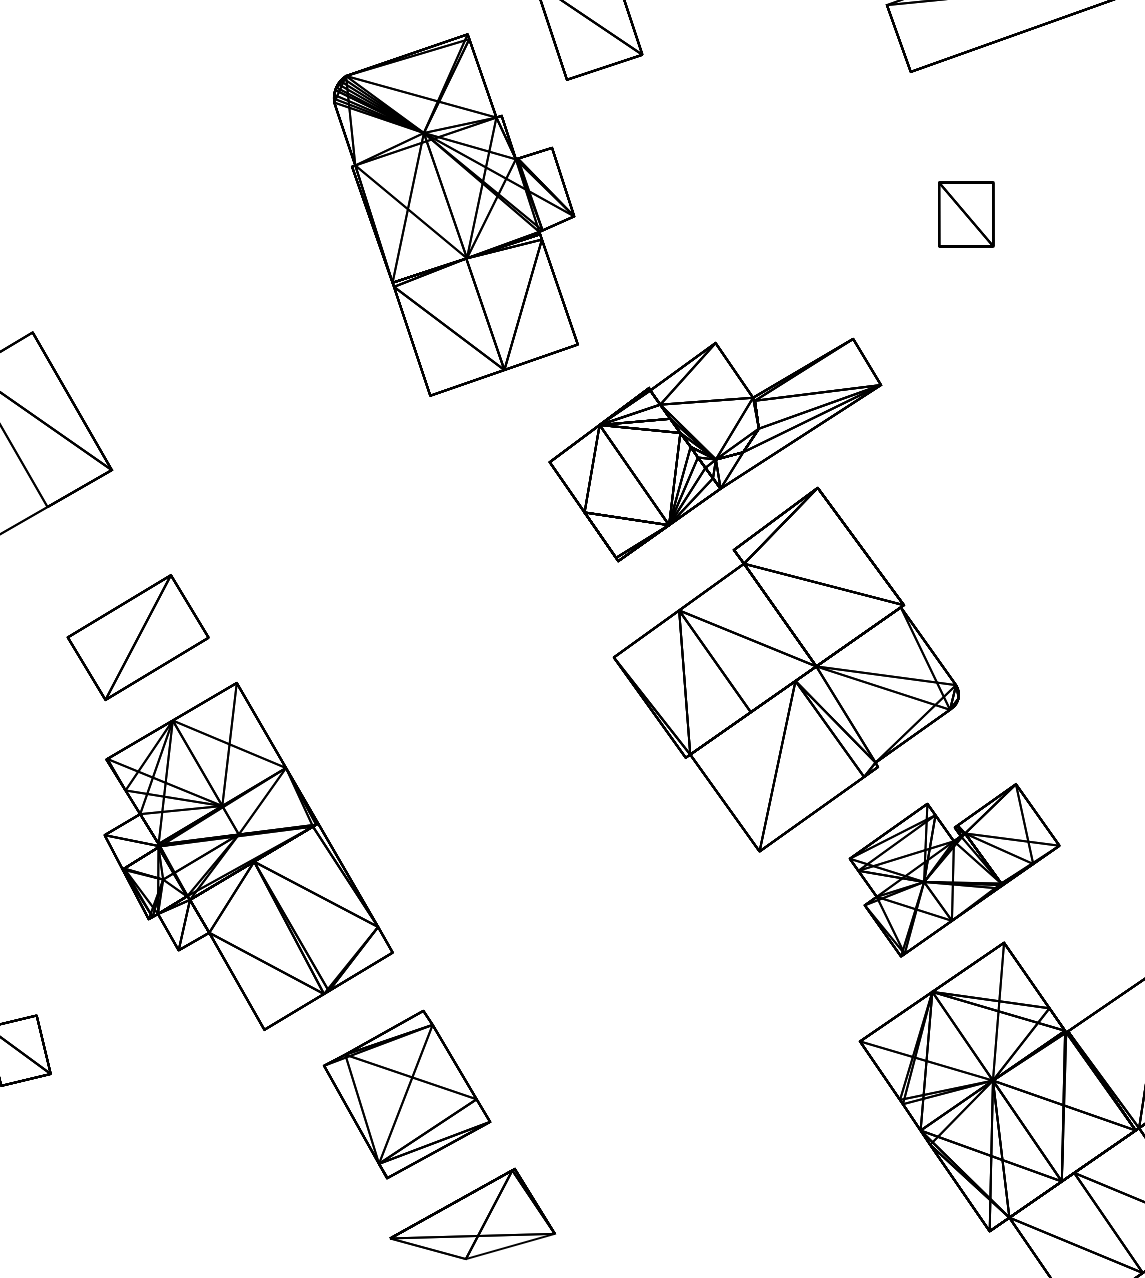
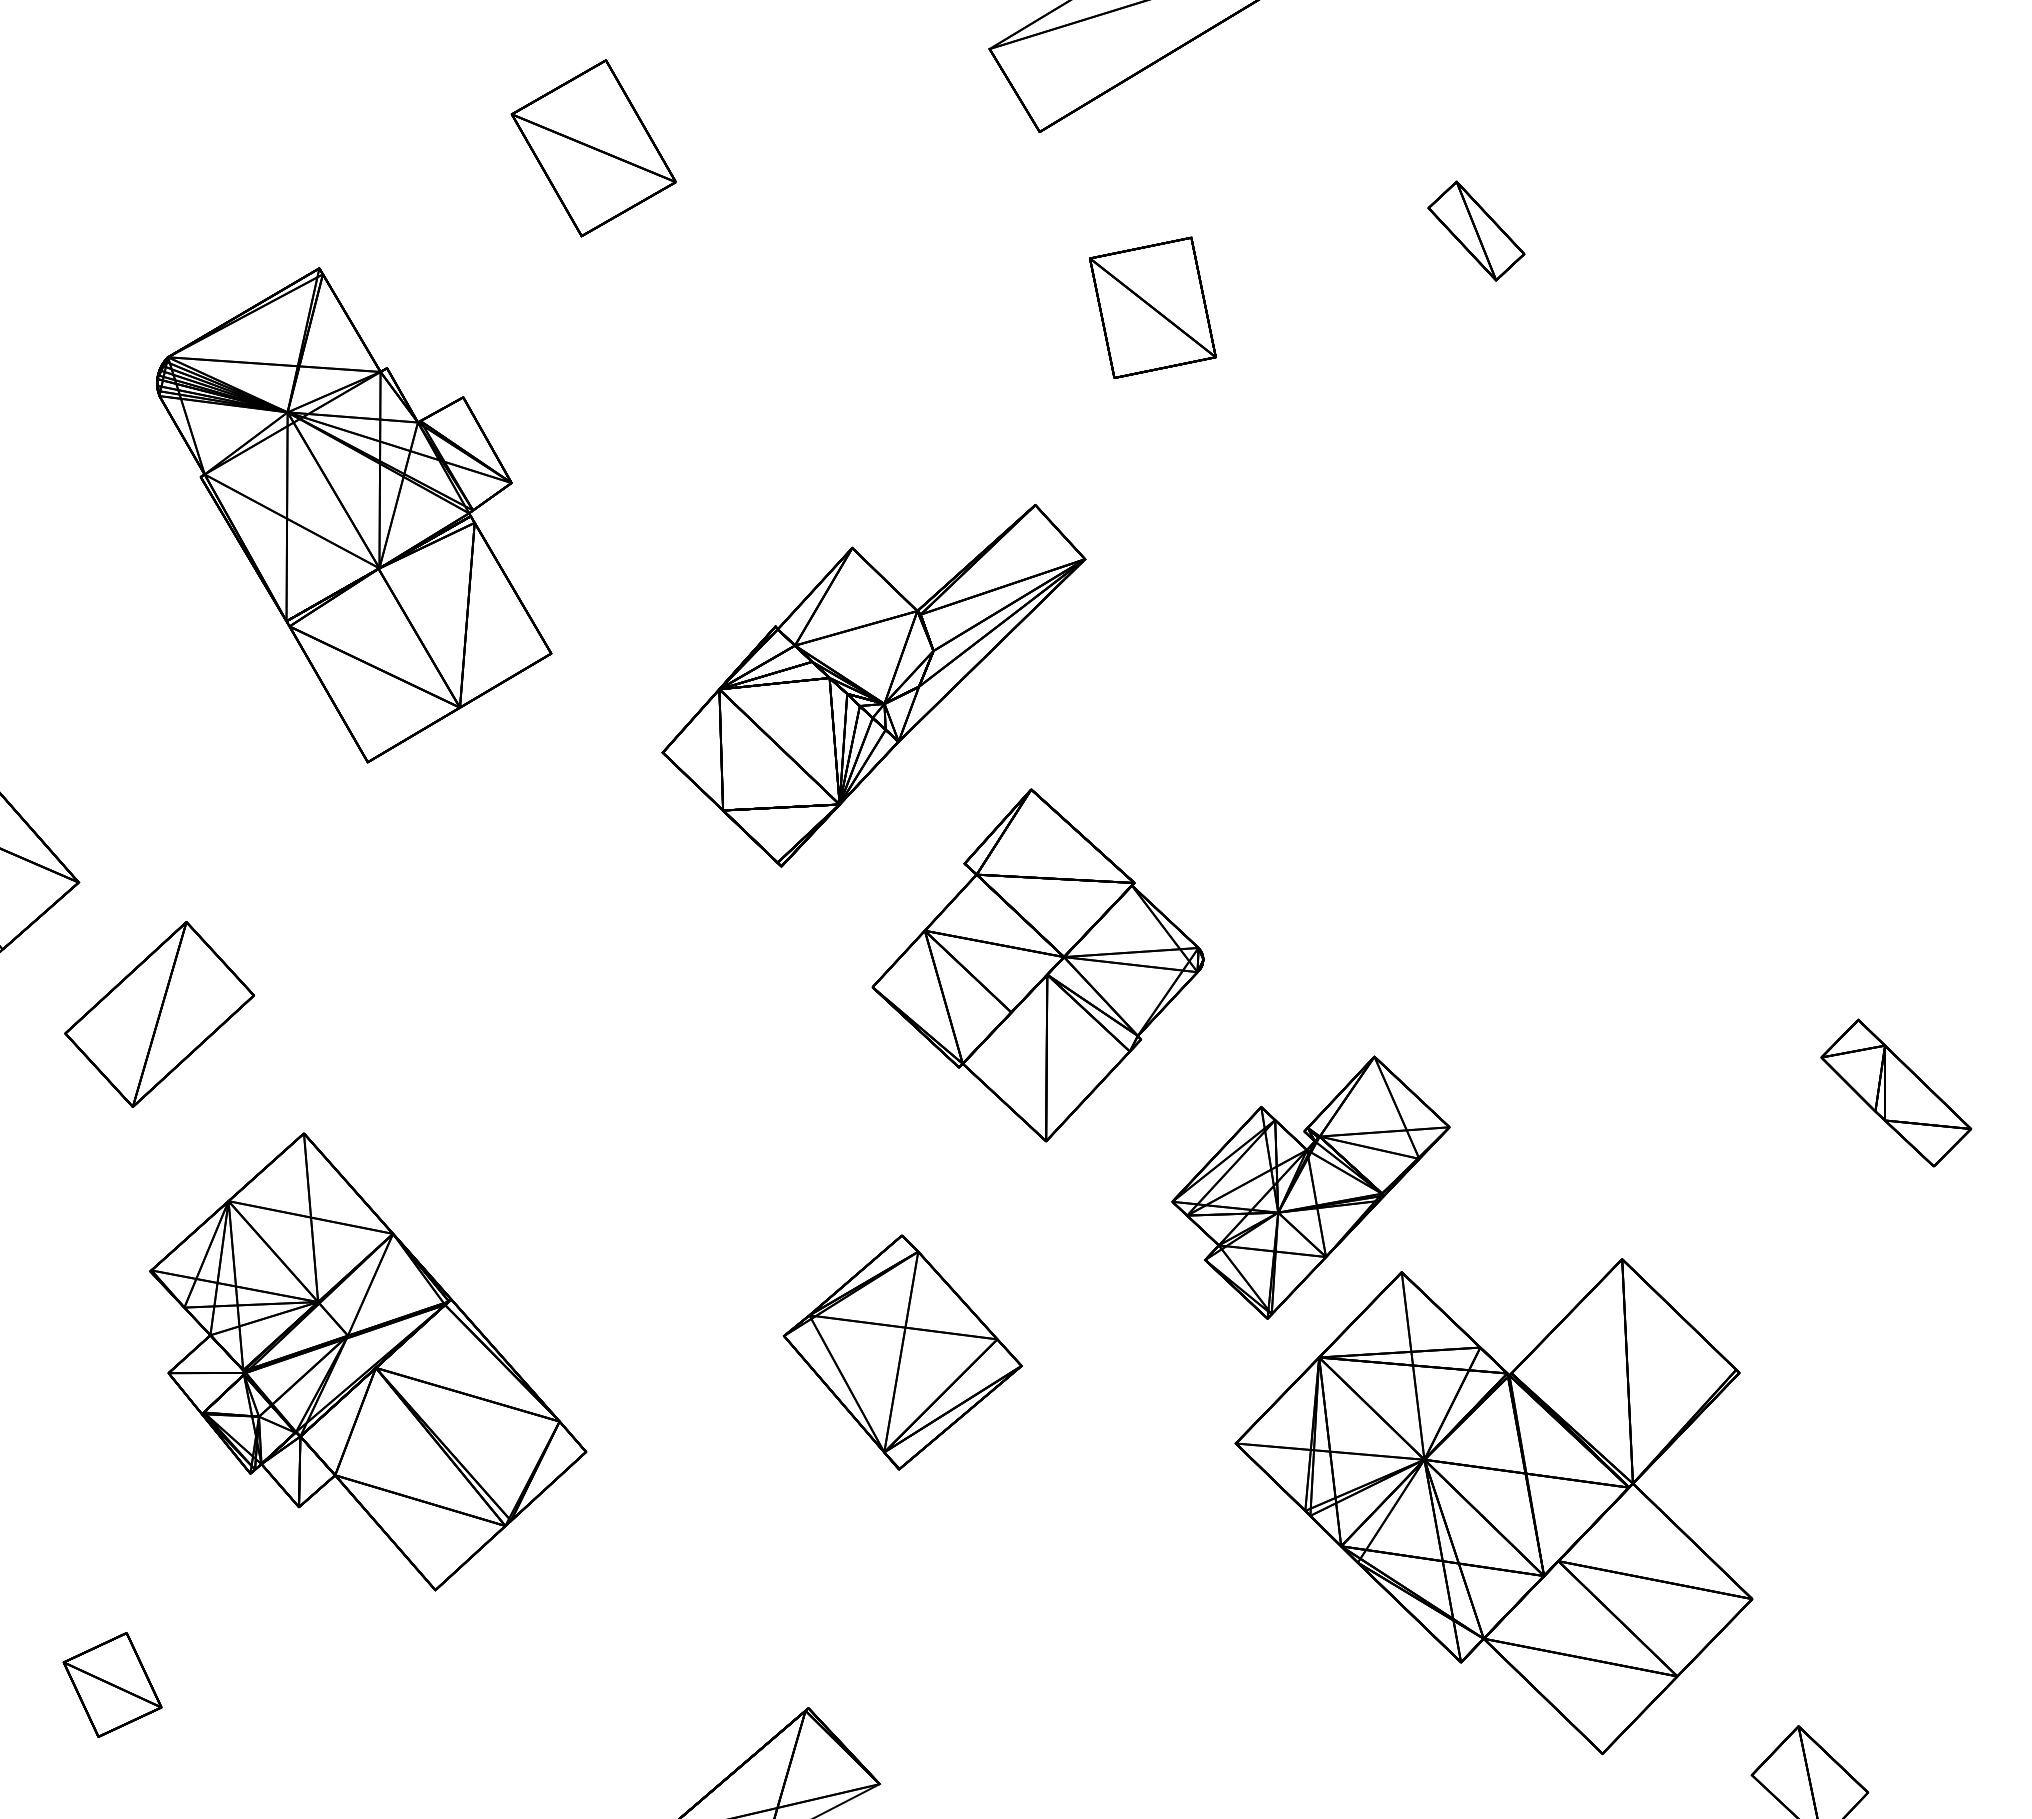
part: (966, 214) -> (1152, 307), size x1.4
part: (456, 216) -> (354, 515), moved
part: (138, 637) -> (159, 1014), moved
part: (787, 669) -> (1037, 965), size x0.7
part: (406, 1094) -> (902, 1352), moved

